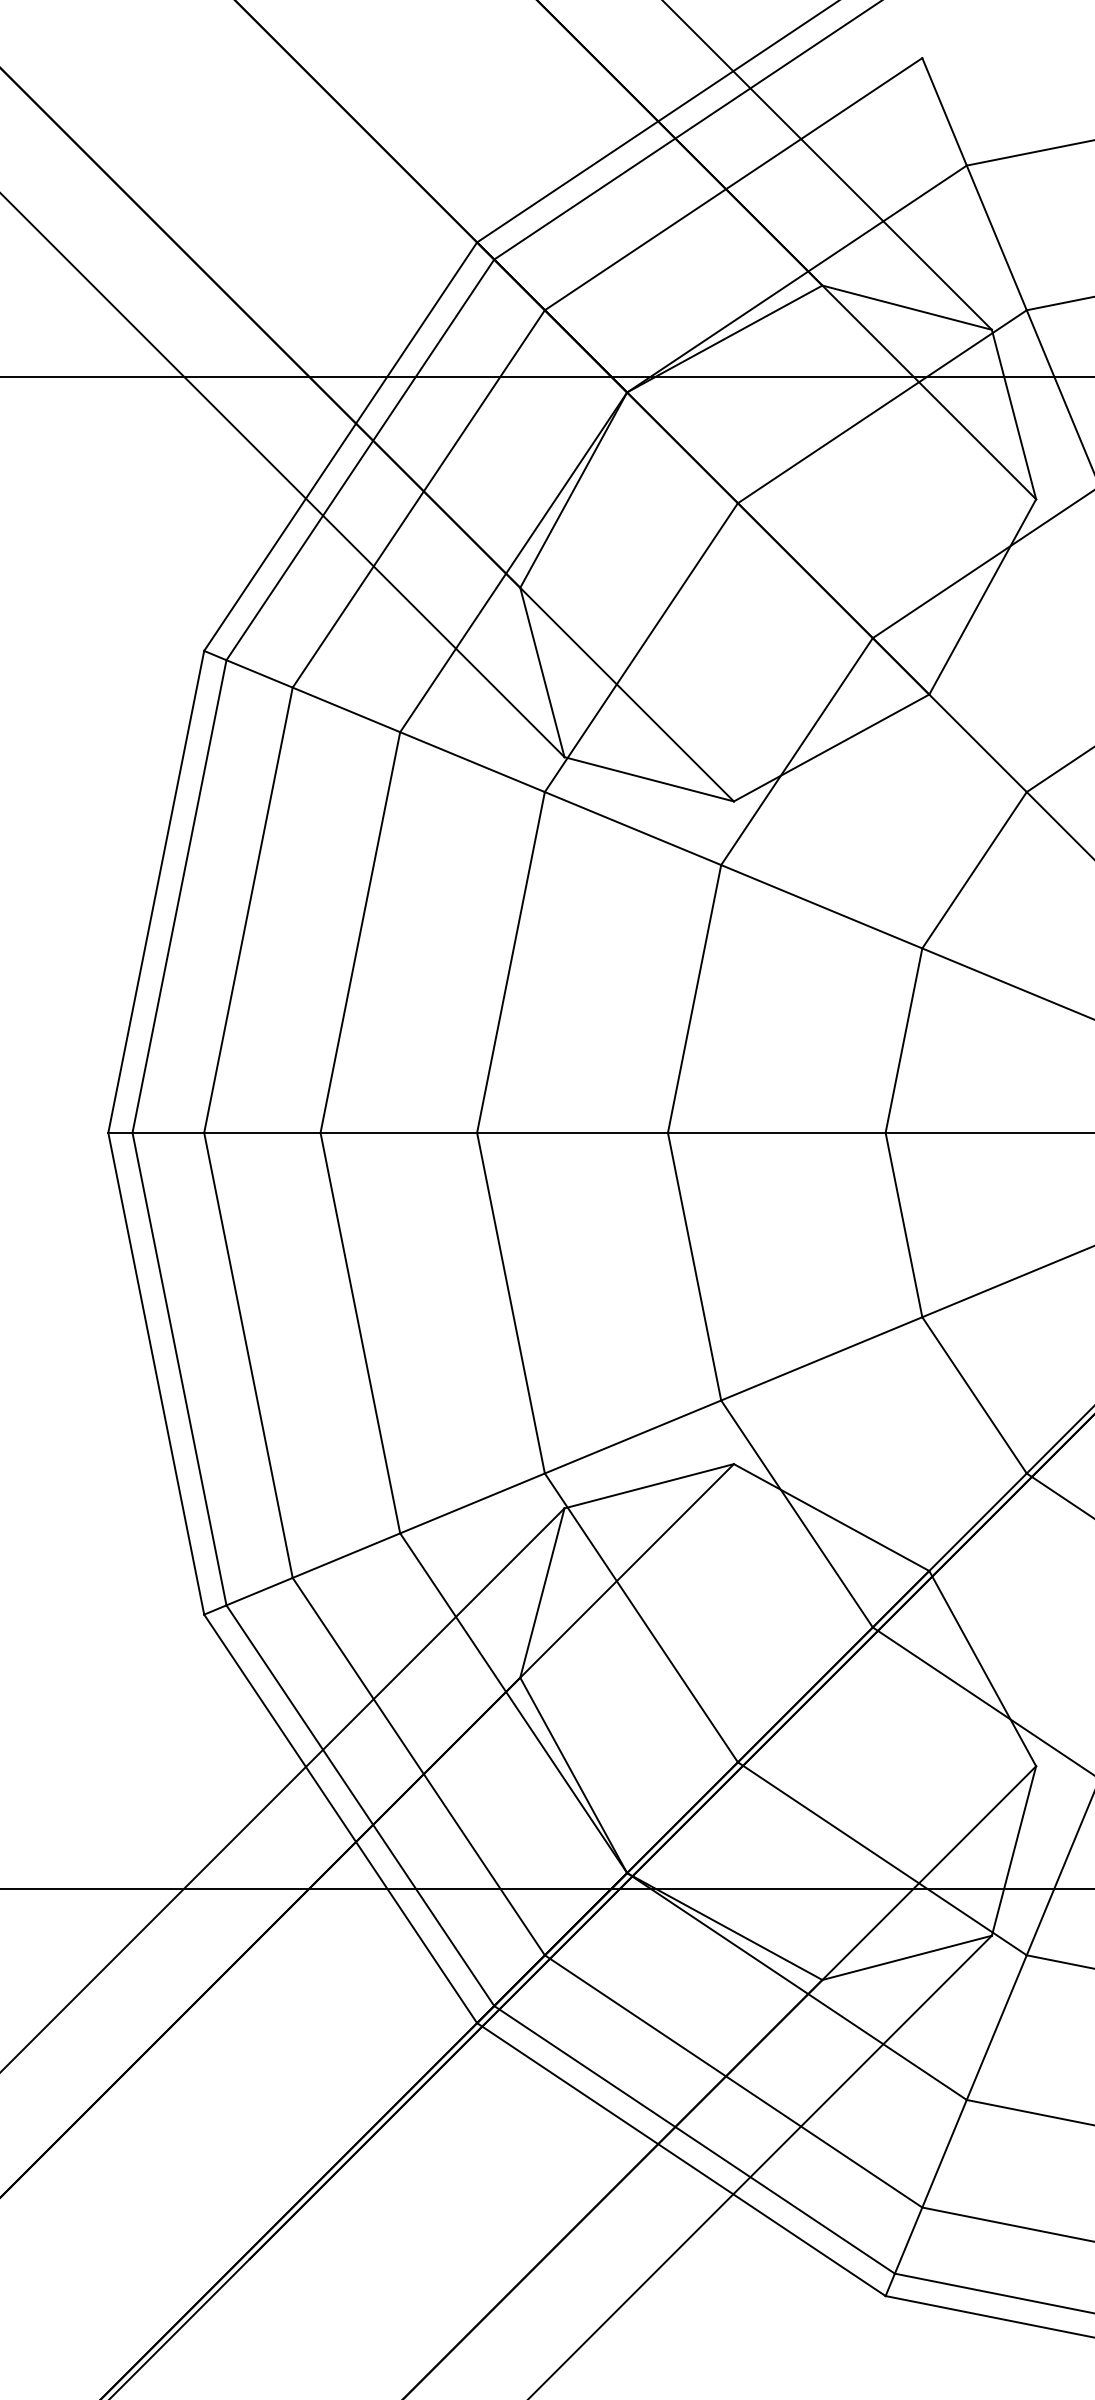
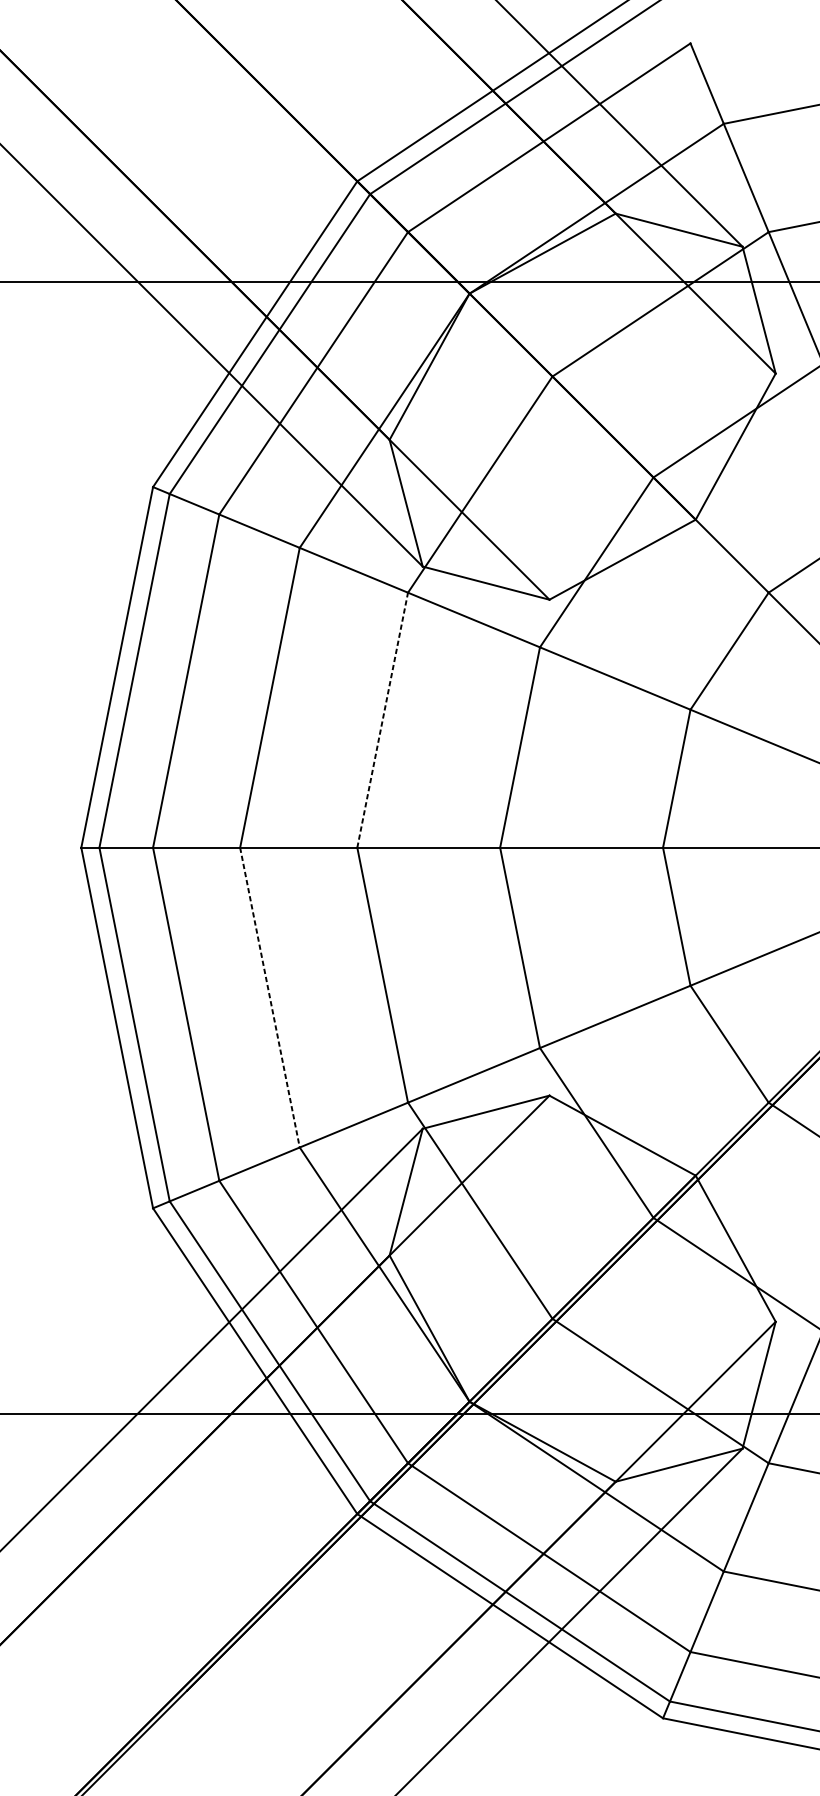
line: (511, 962) -> (383, 720), solid -> dashed
line: (360, 1333) -> (270, 997), solid -> dashed

